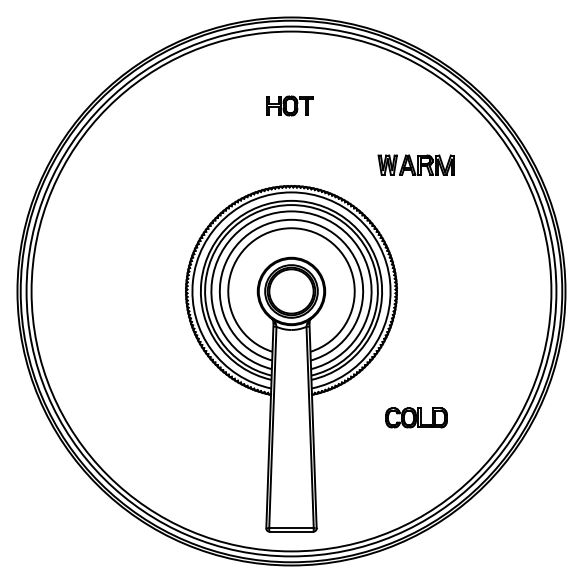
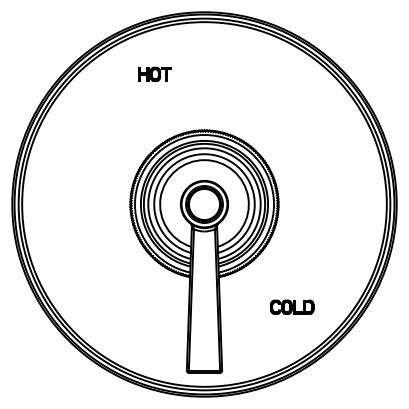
part: (289, 105) -> (154, 74), moved
part: (415, 164) -> (291, 115), removed
part: (416, 417) -> (292, 306), moved

